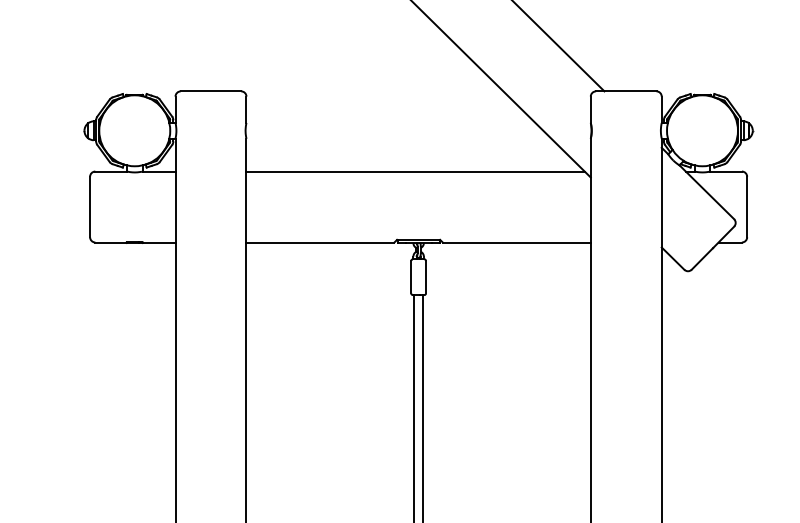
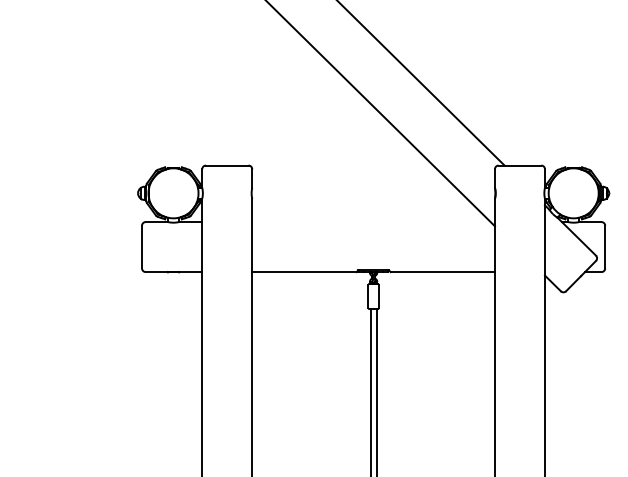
line: (415, 172) -> (371, 222), removed

